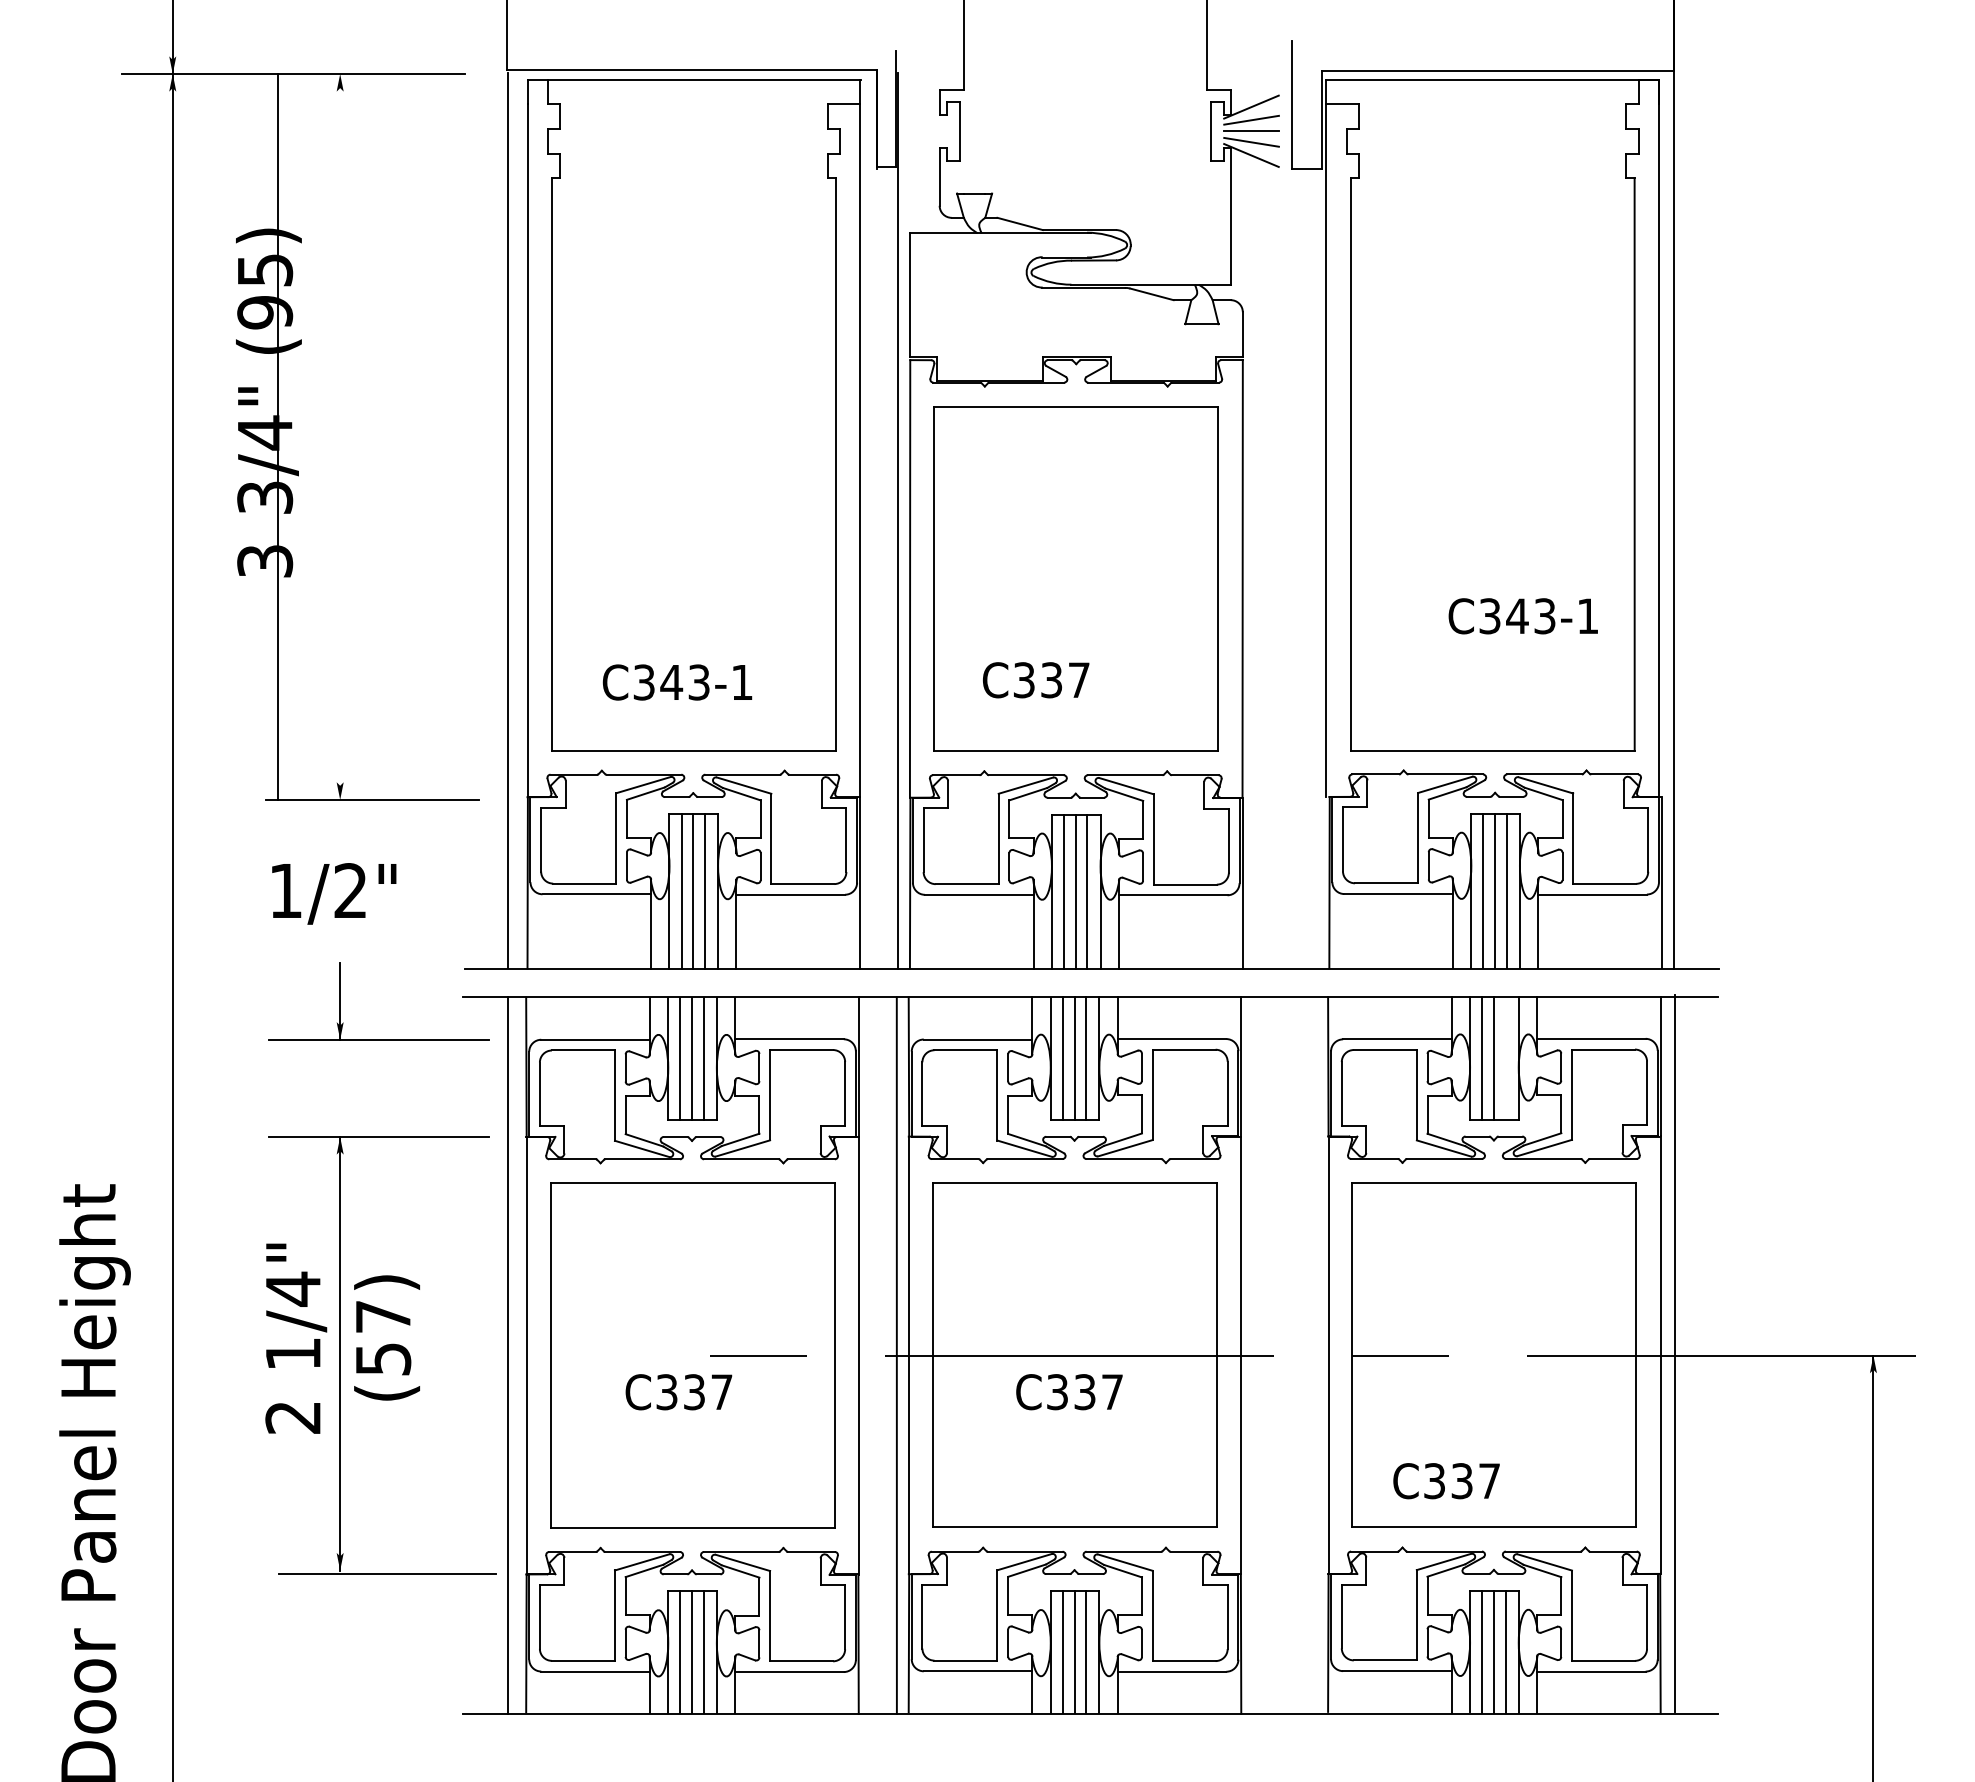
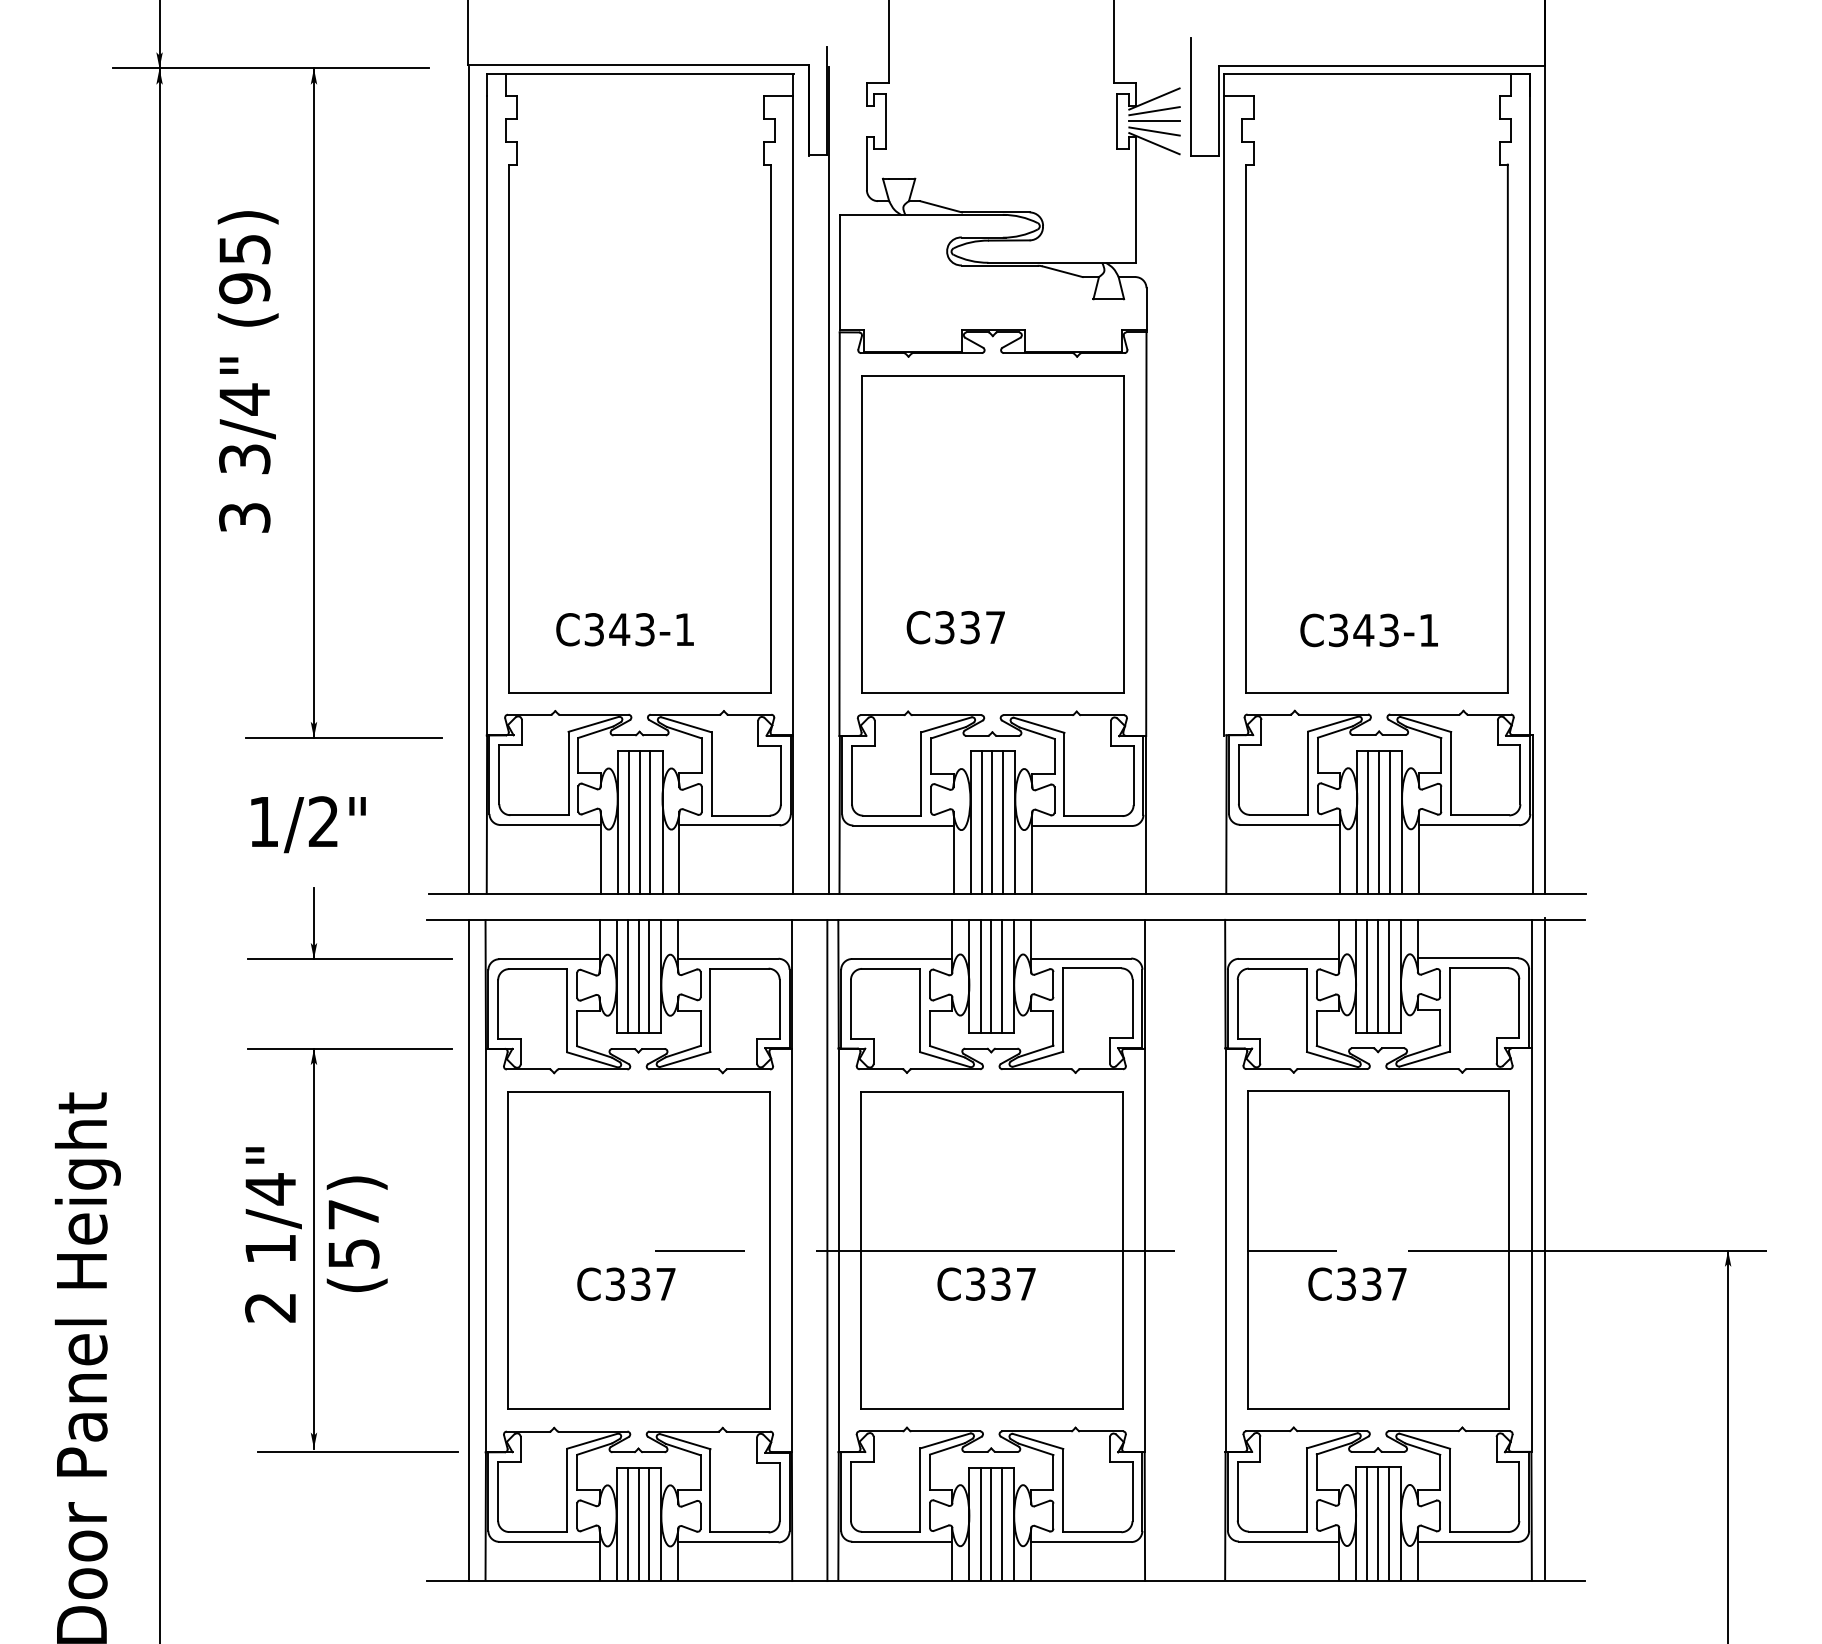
line: (278, 436) -> (314, 402), moved
text: (1522, 616) -> (1368, 630), moved
line: (1505, 1058) -> (1388, 976), added
text: (1446, 1481) -> (1357, 1284), moved

